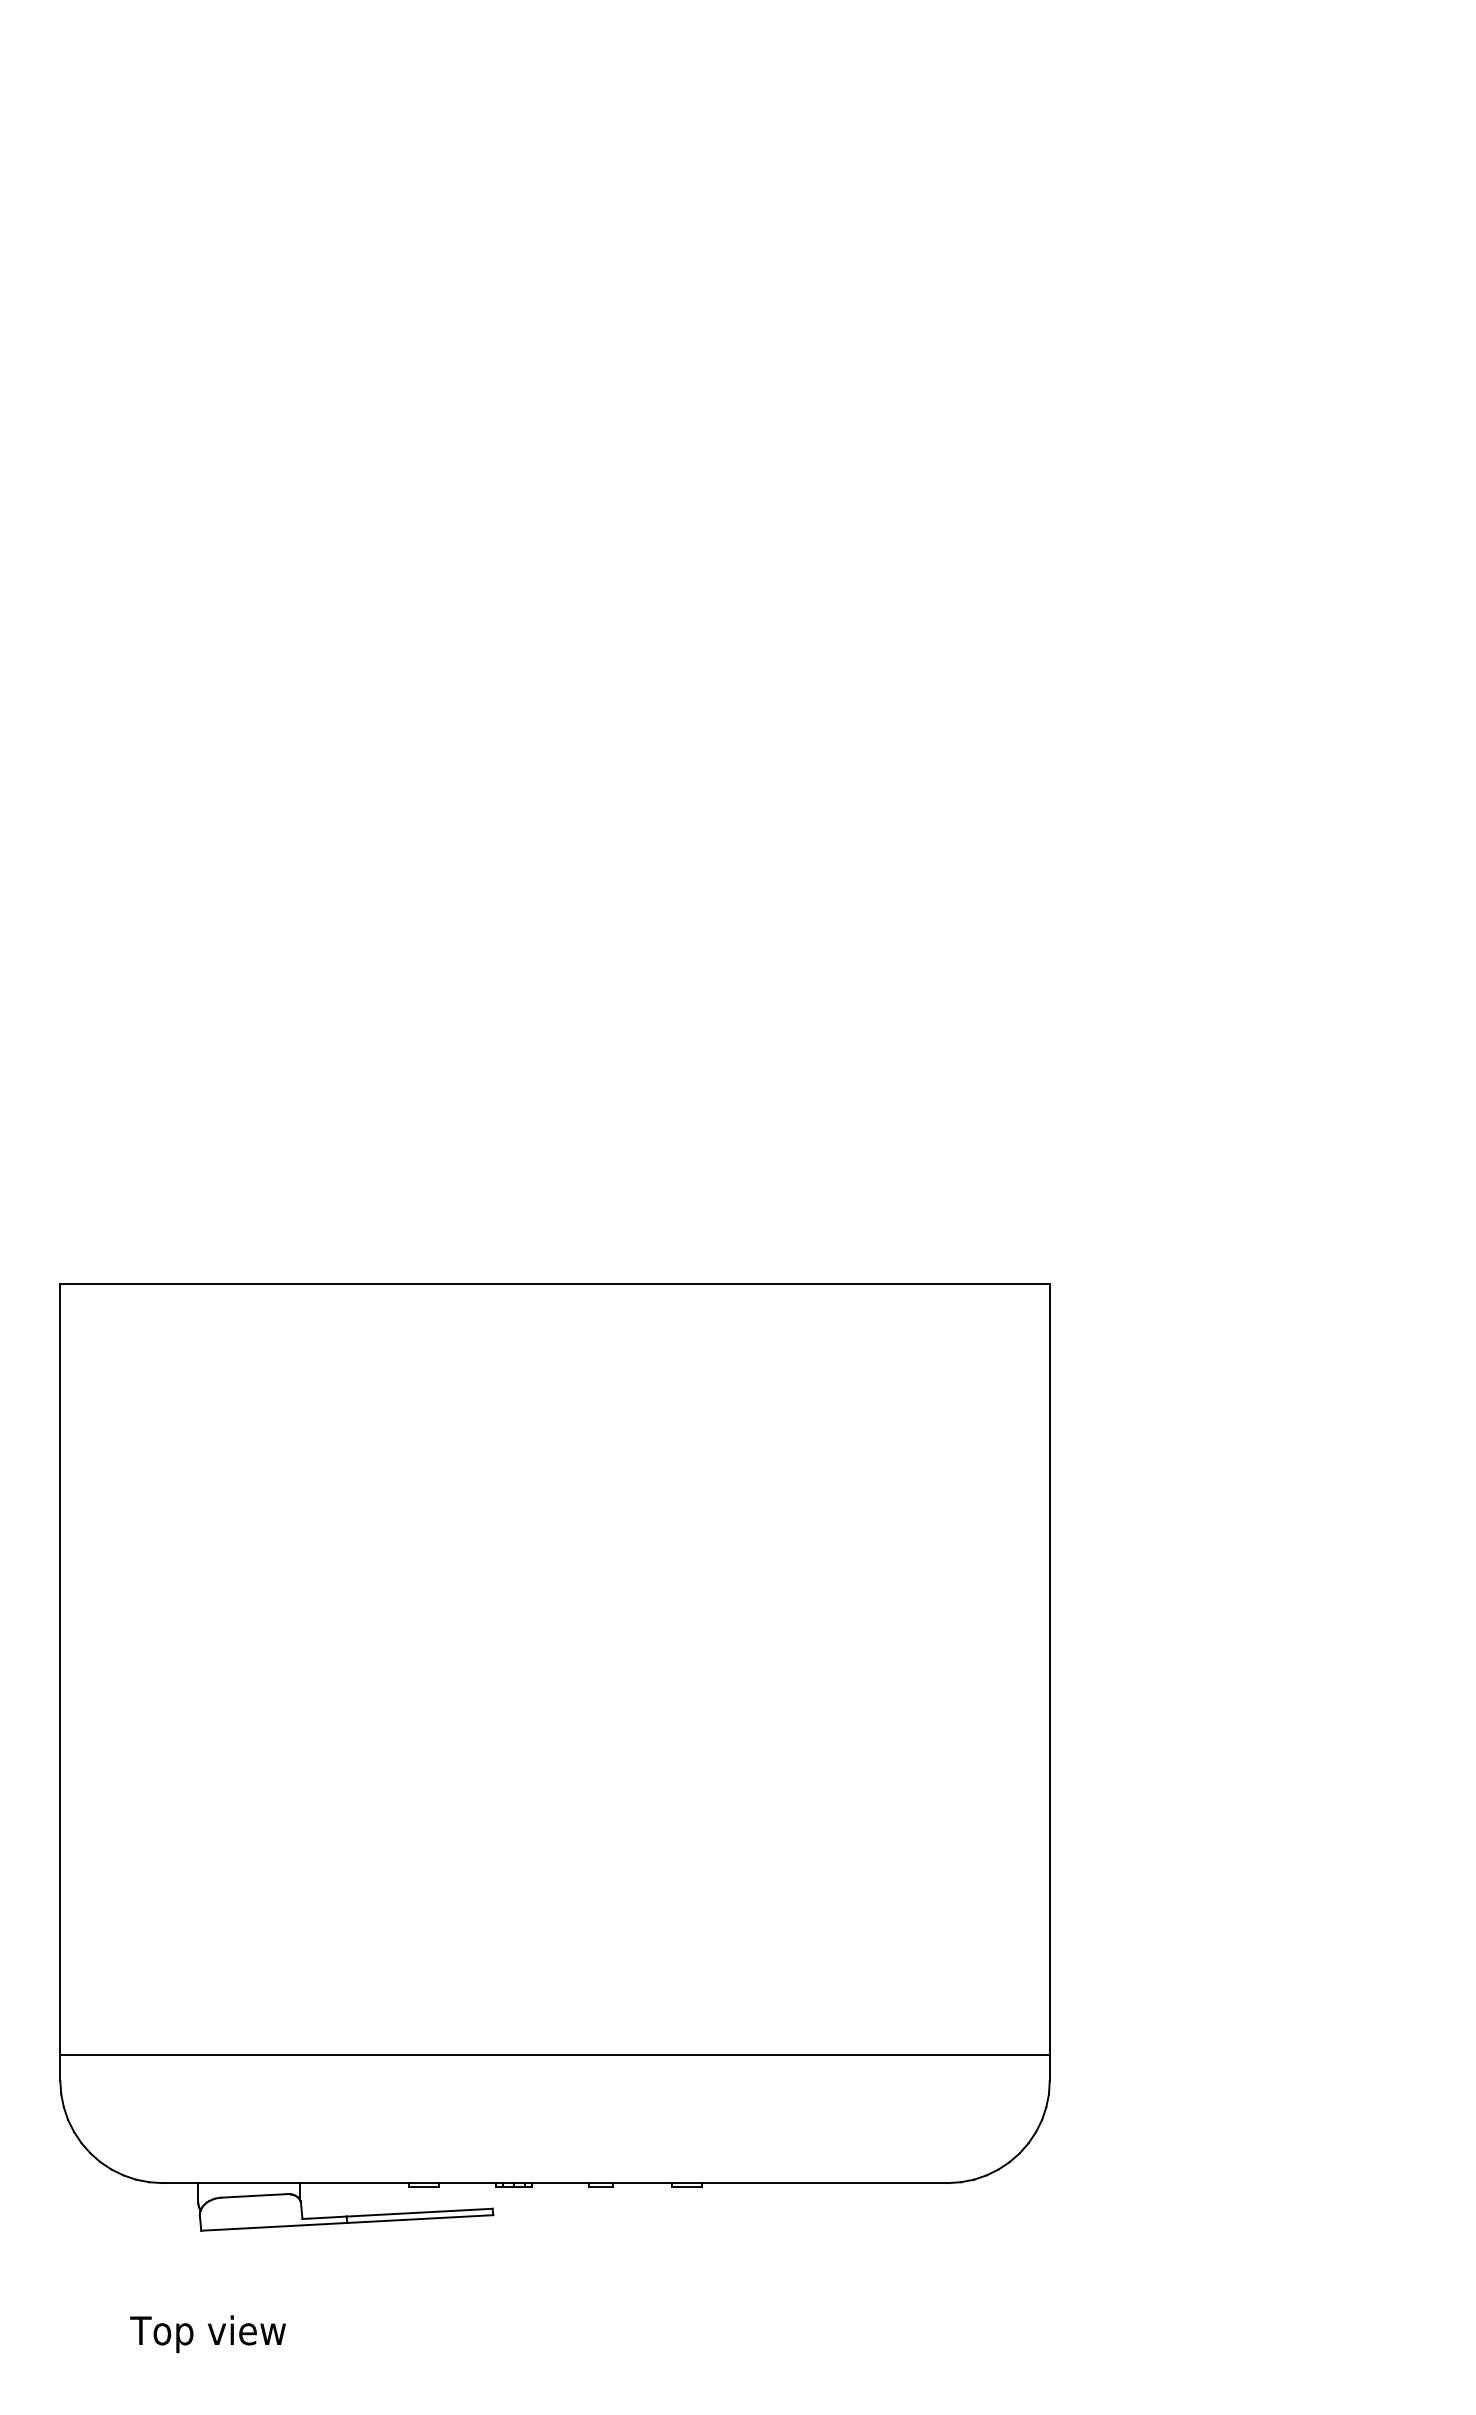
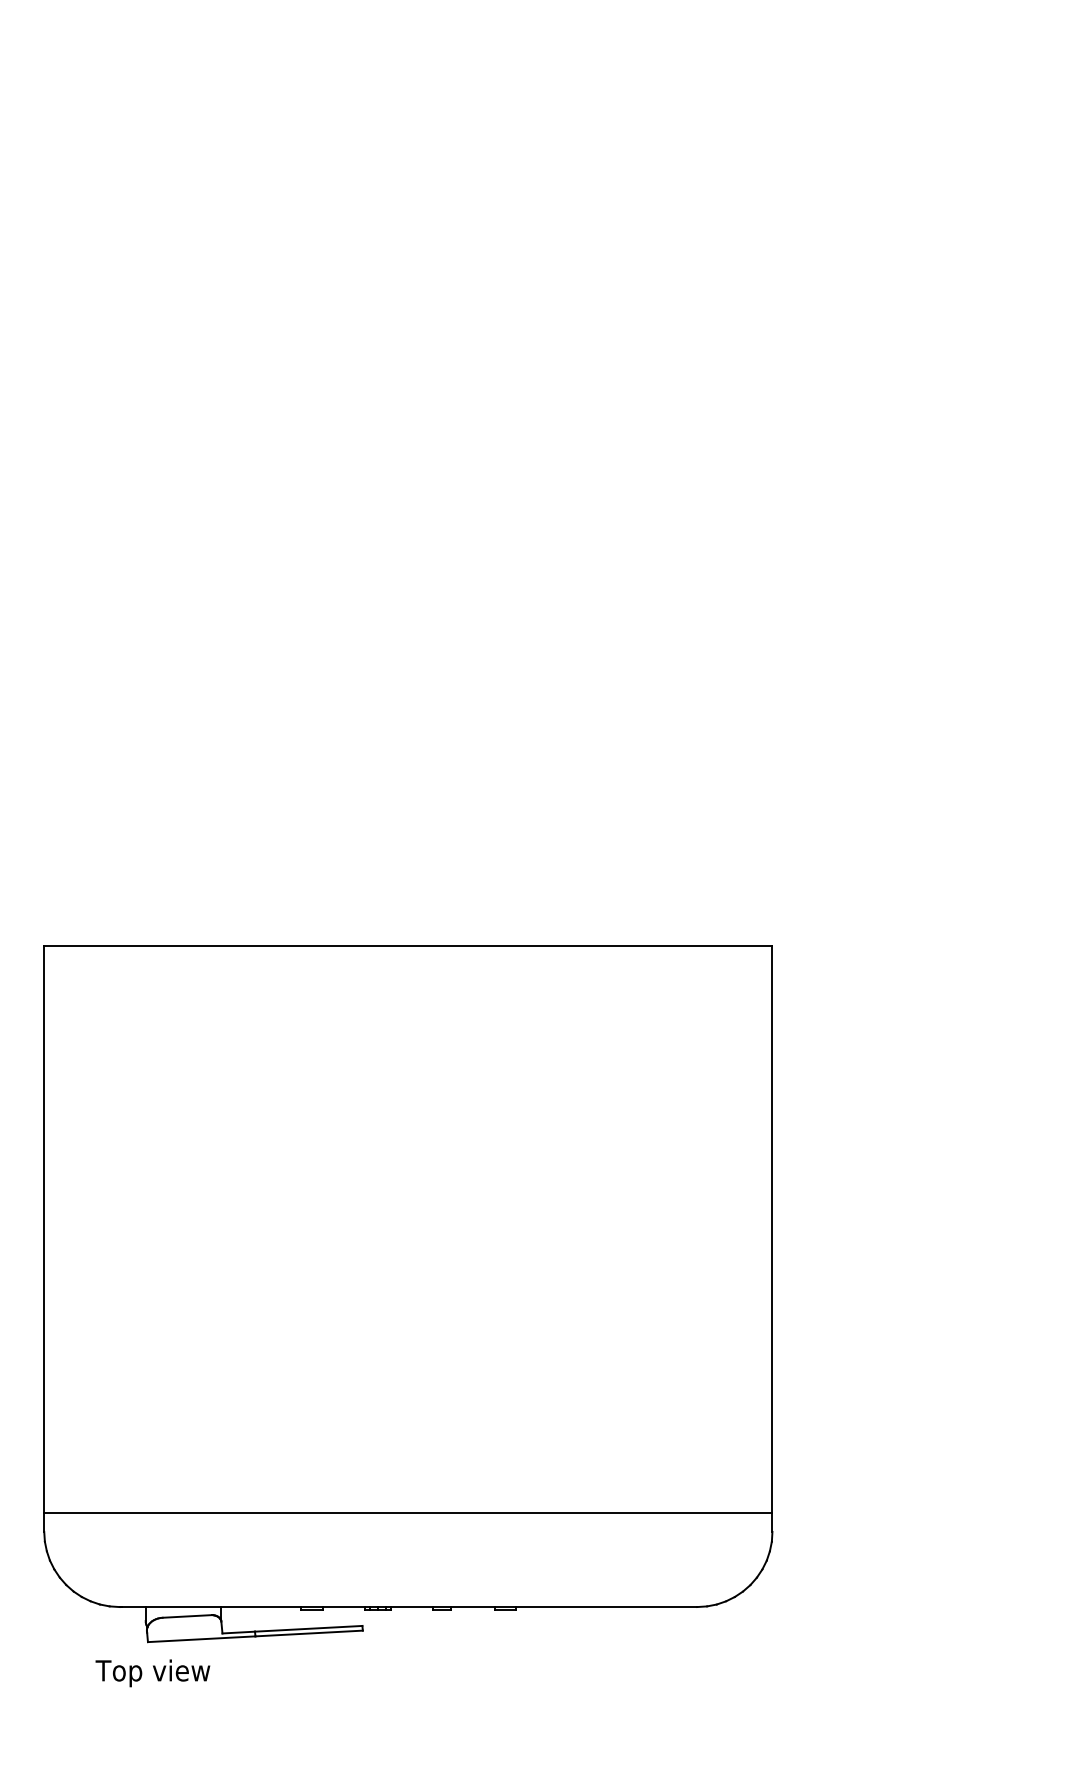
text: (207, 2334) -> (152, 1673), moved

